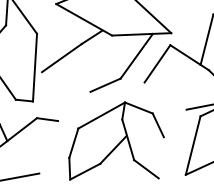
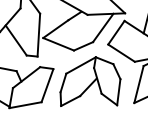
line: (66, 82) -> (58, 44), added
line: (165, 95) -> (121, 52), added
line: (48, 147) -> (47, 85), added
line: (160, 158) -> (118, 92), added

